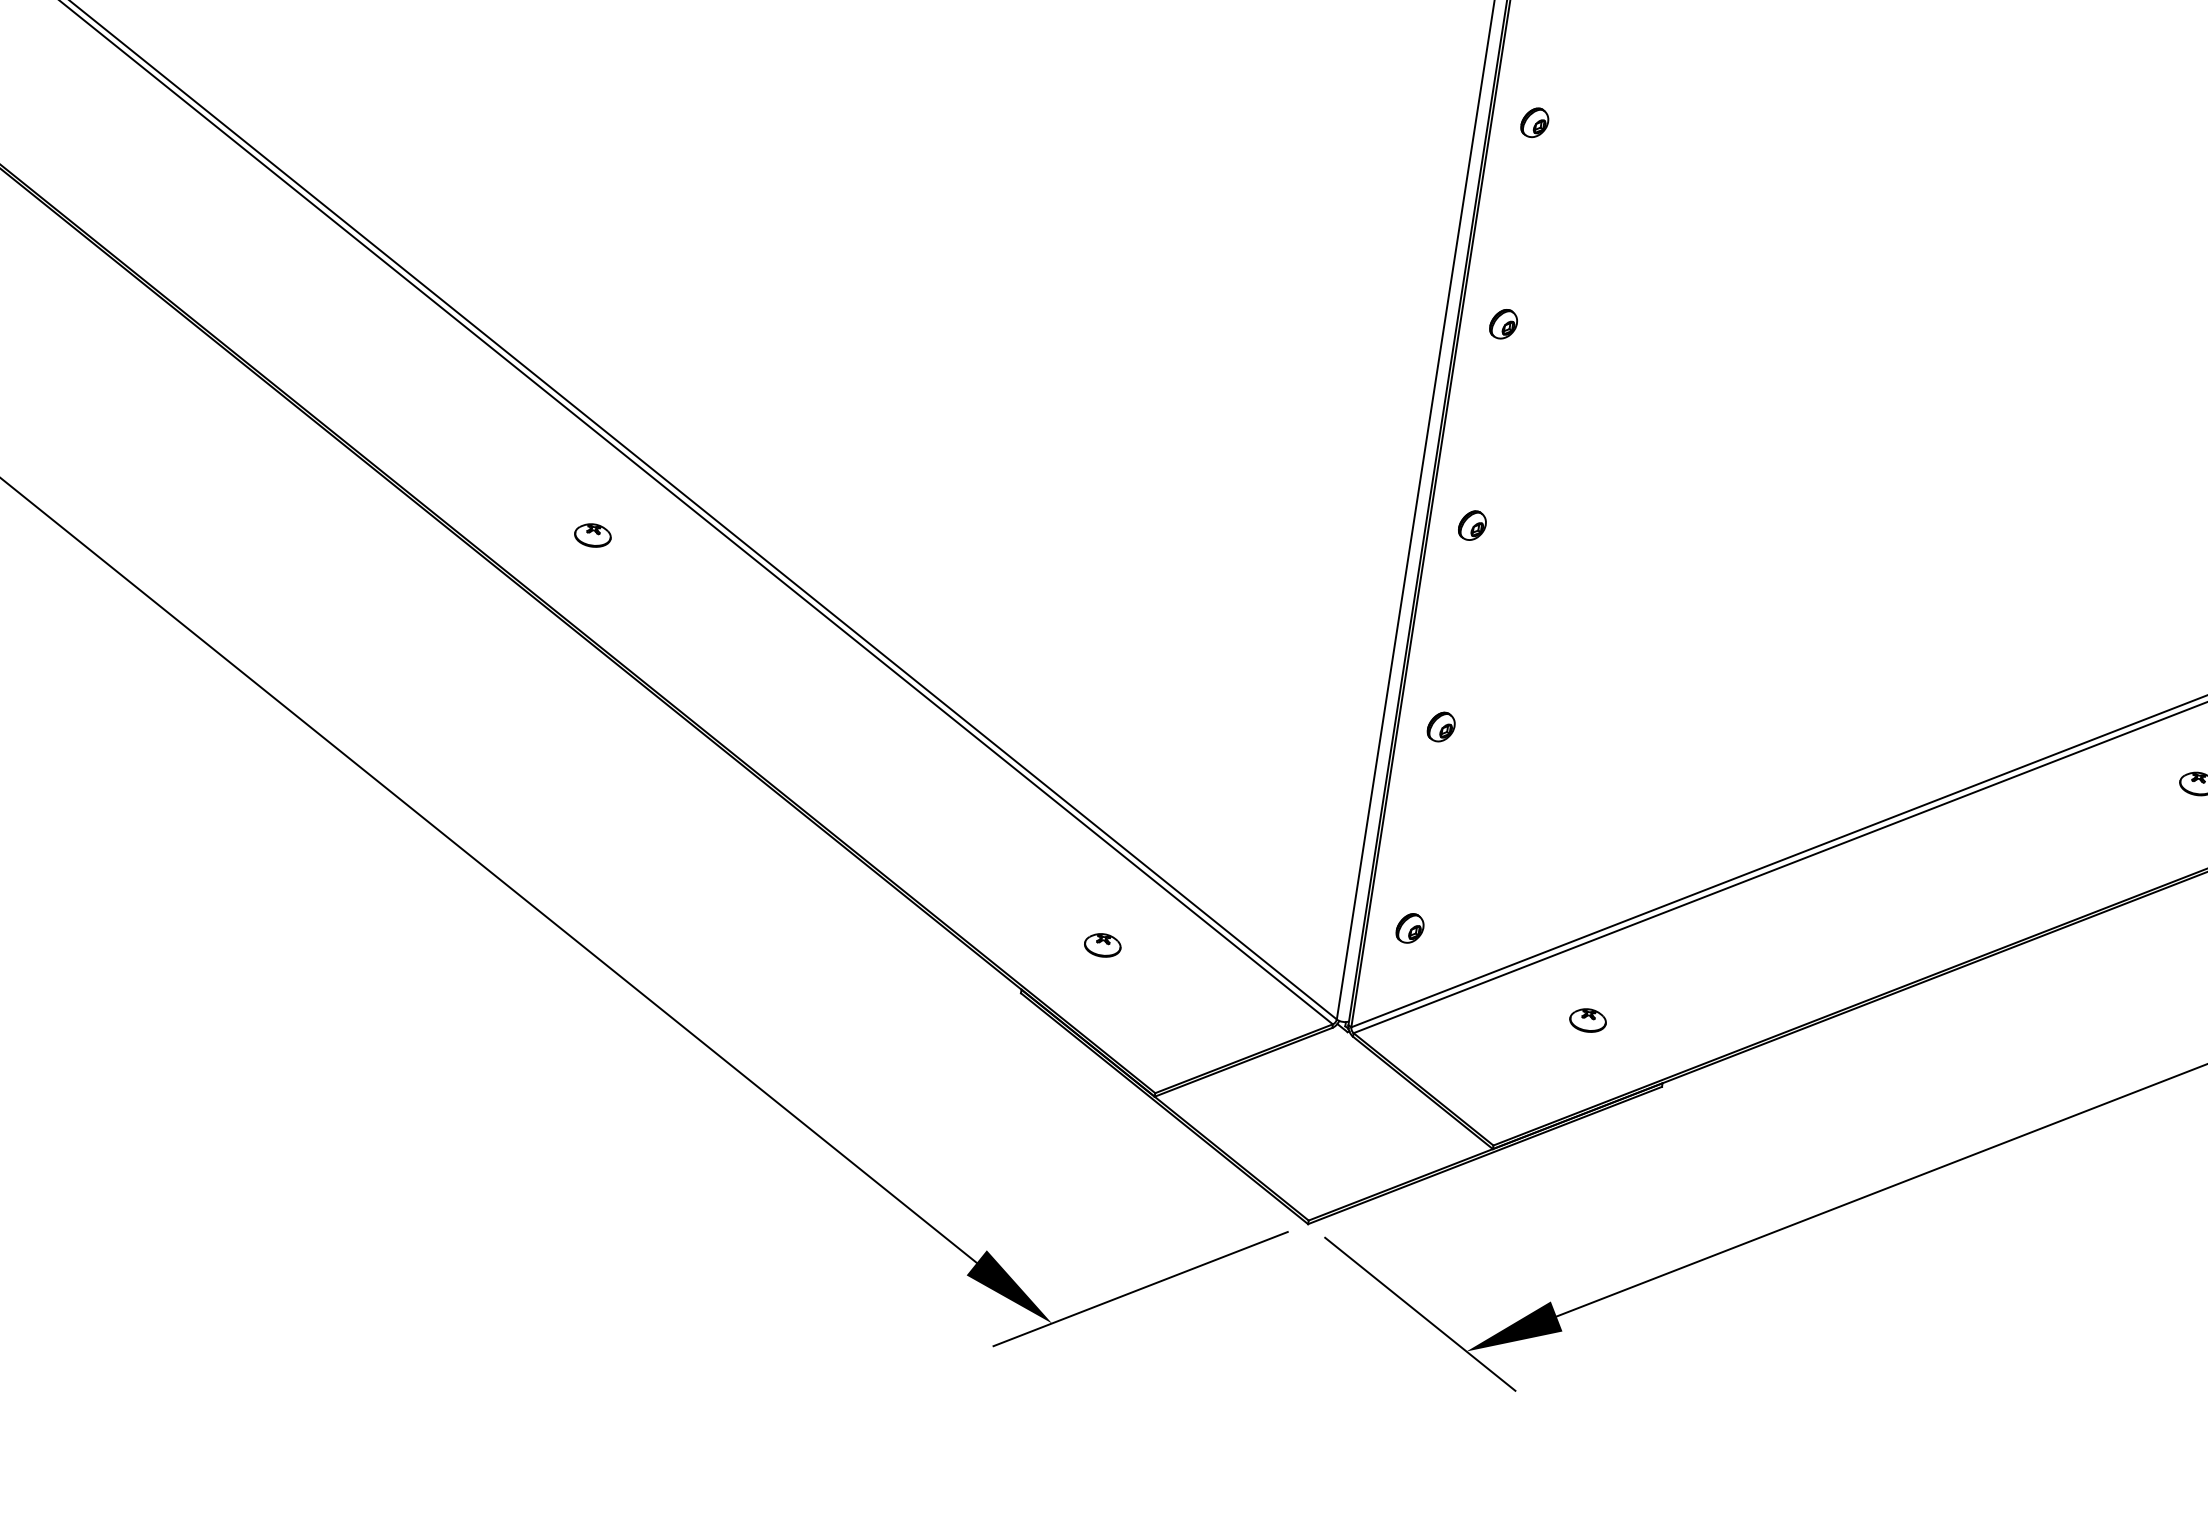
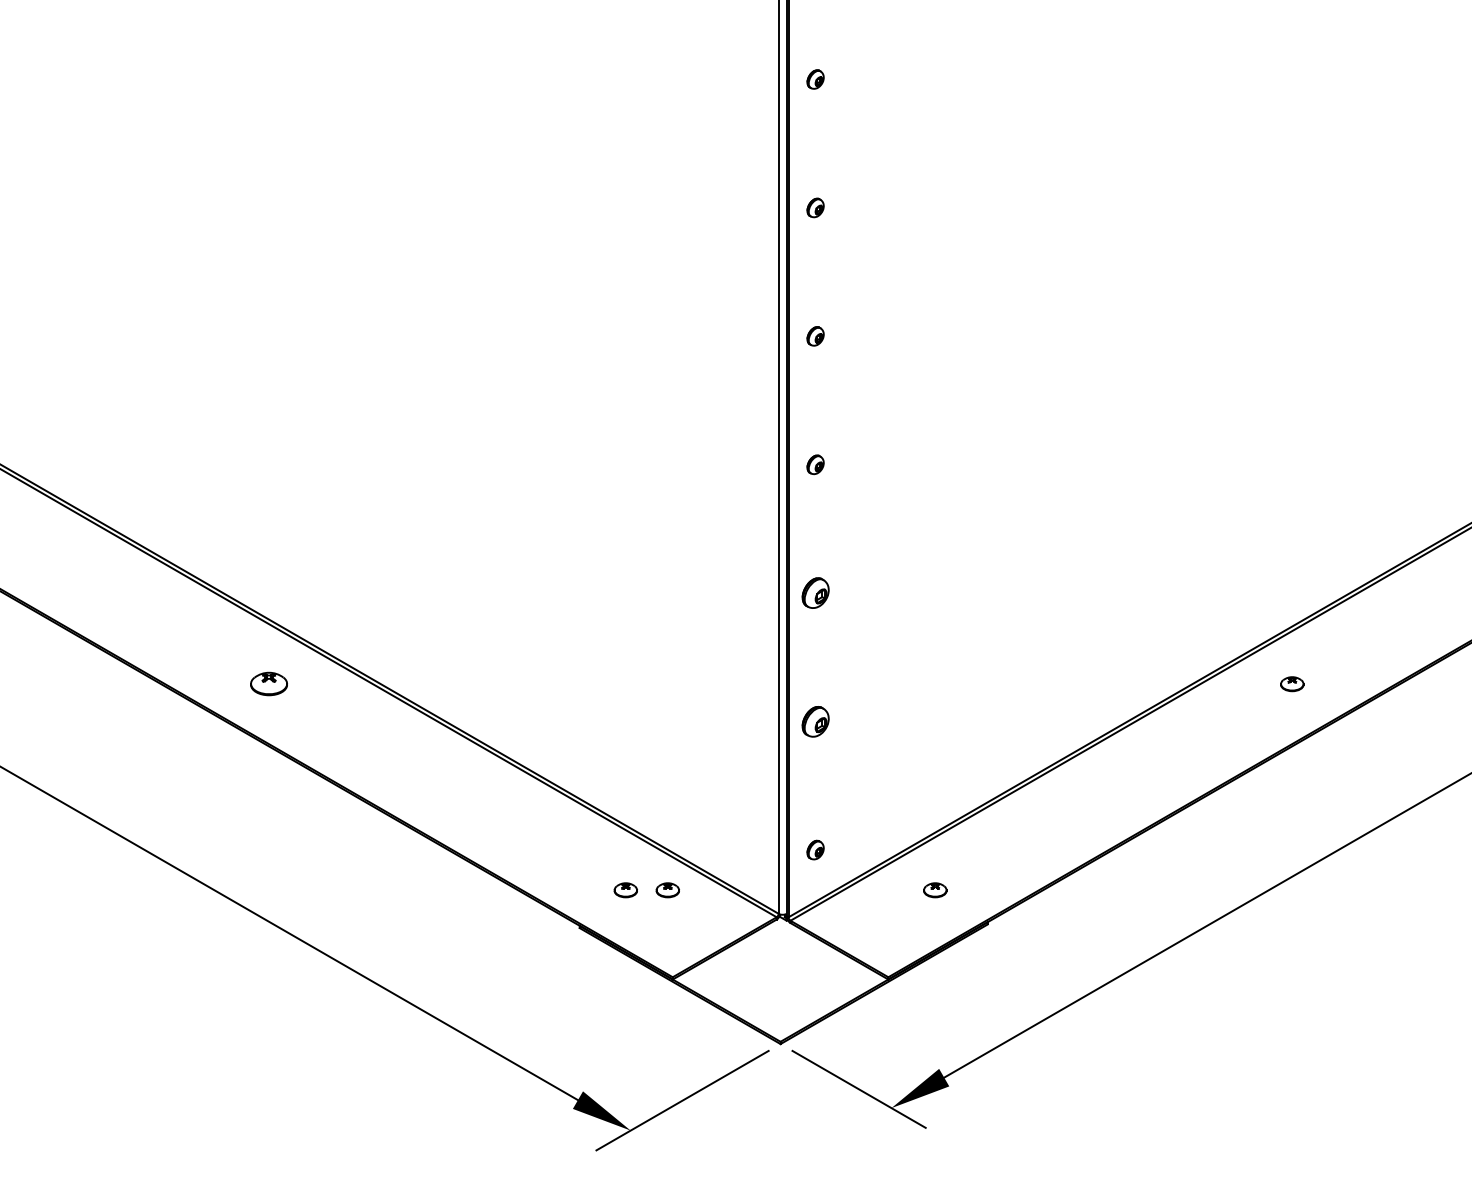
part: (1472, 525) -> (815, 593), size x1.6
part: (592, 535) -> (268, 684), size x1.6
part: (1441, 726) -> (815, 721), size x1.6
part: (1168, 955) -> (667, 890), added

